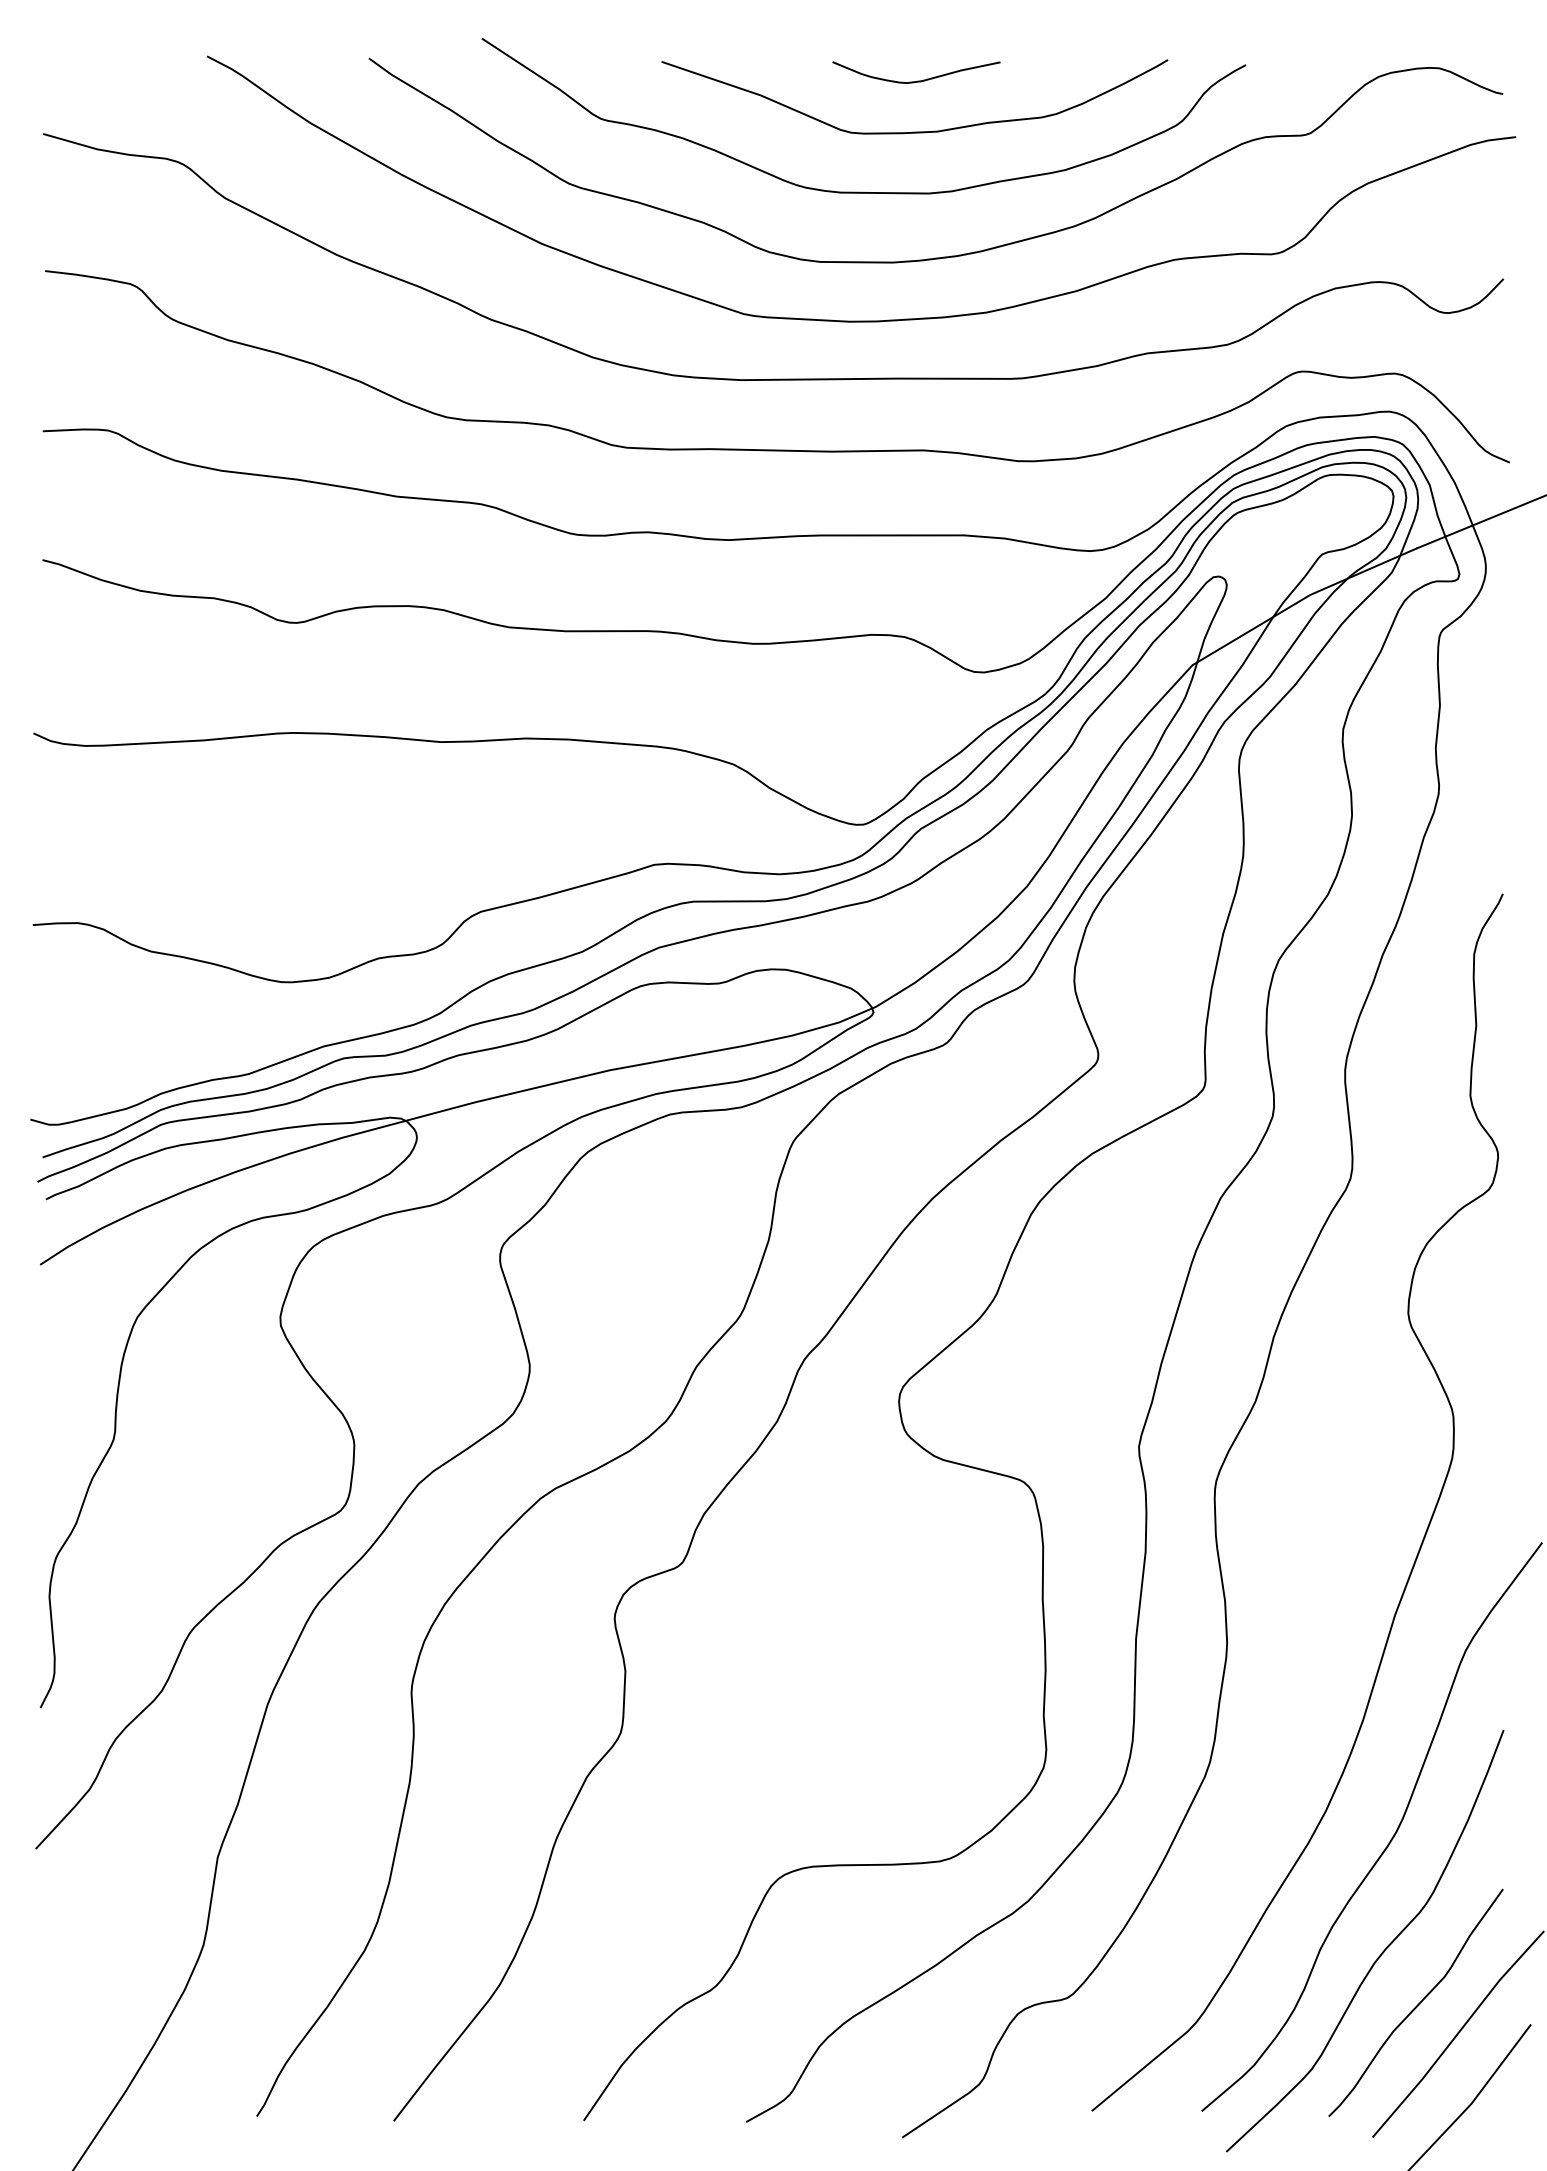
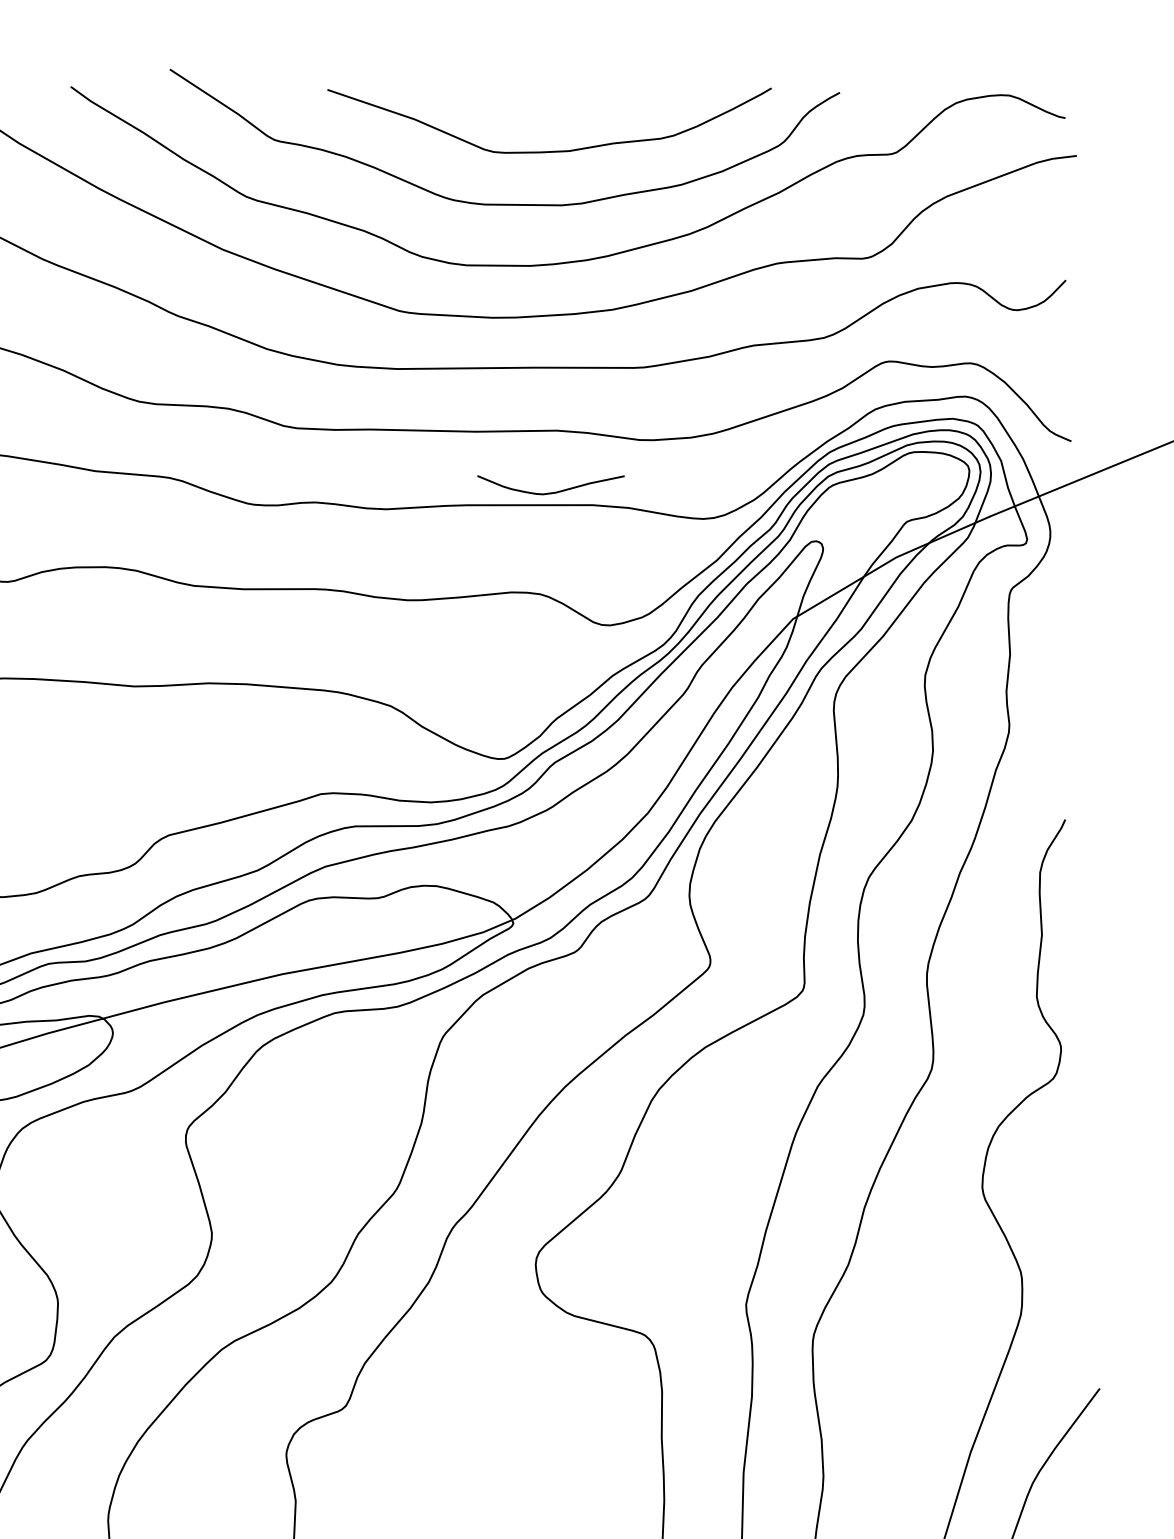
curve: (917, 80) -> (551, 492), moved

